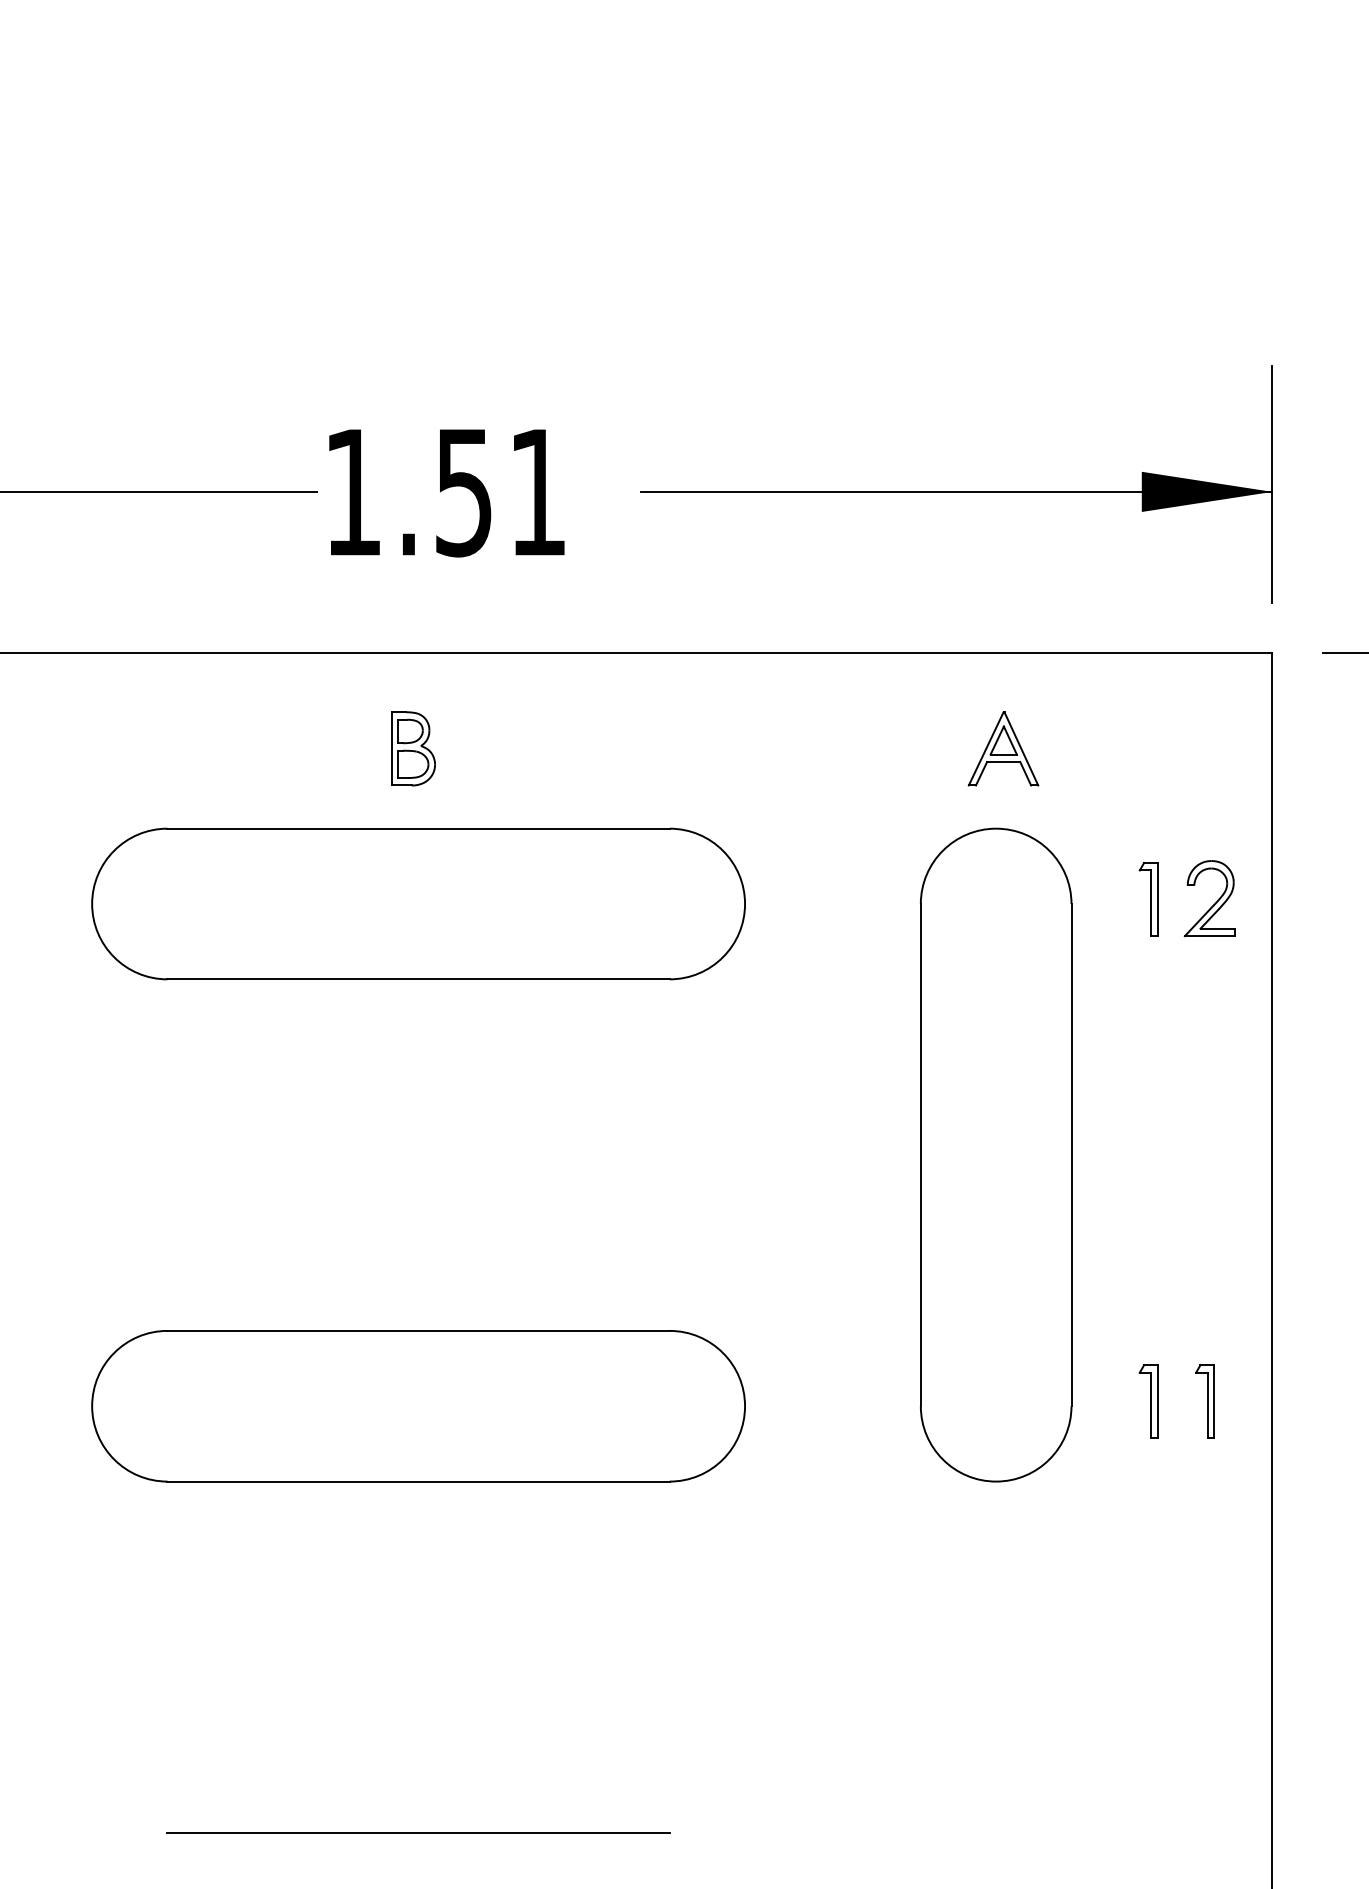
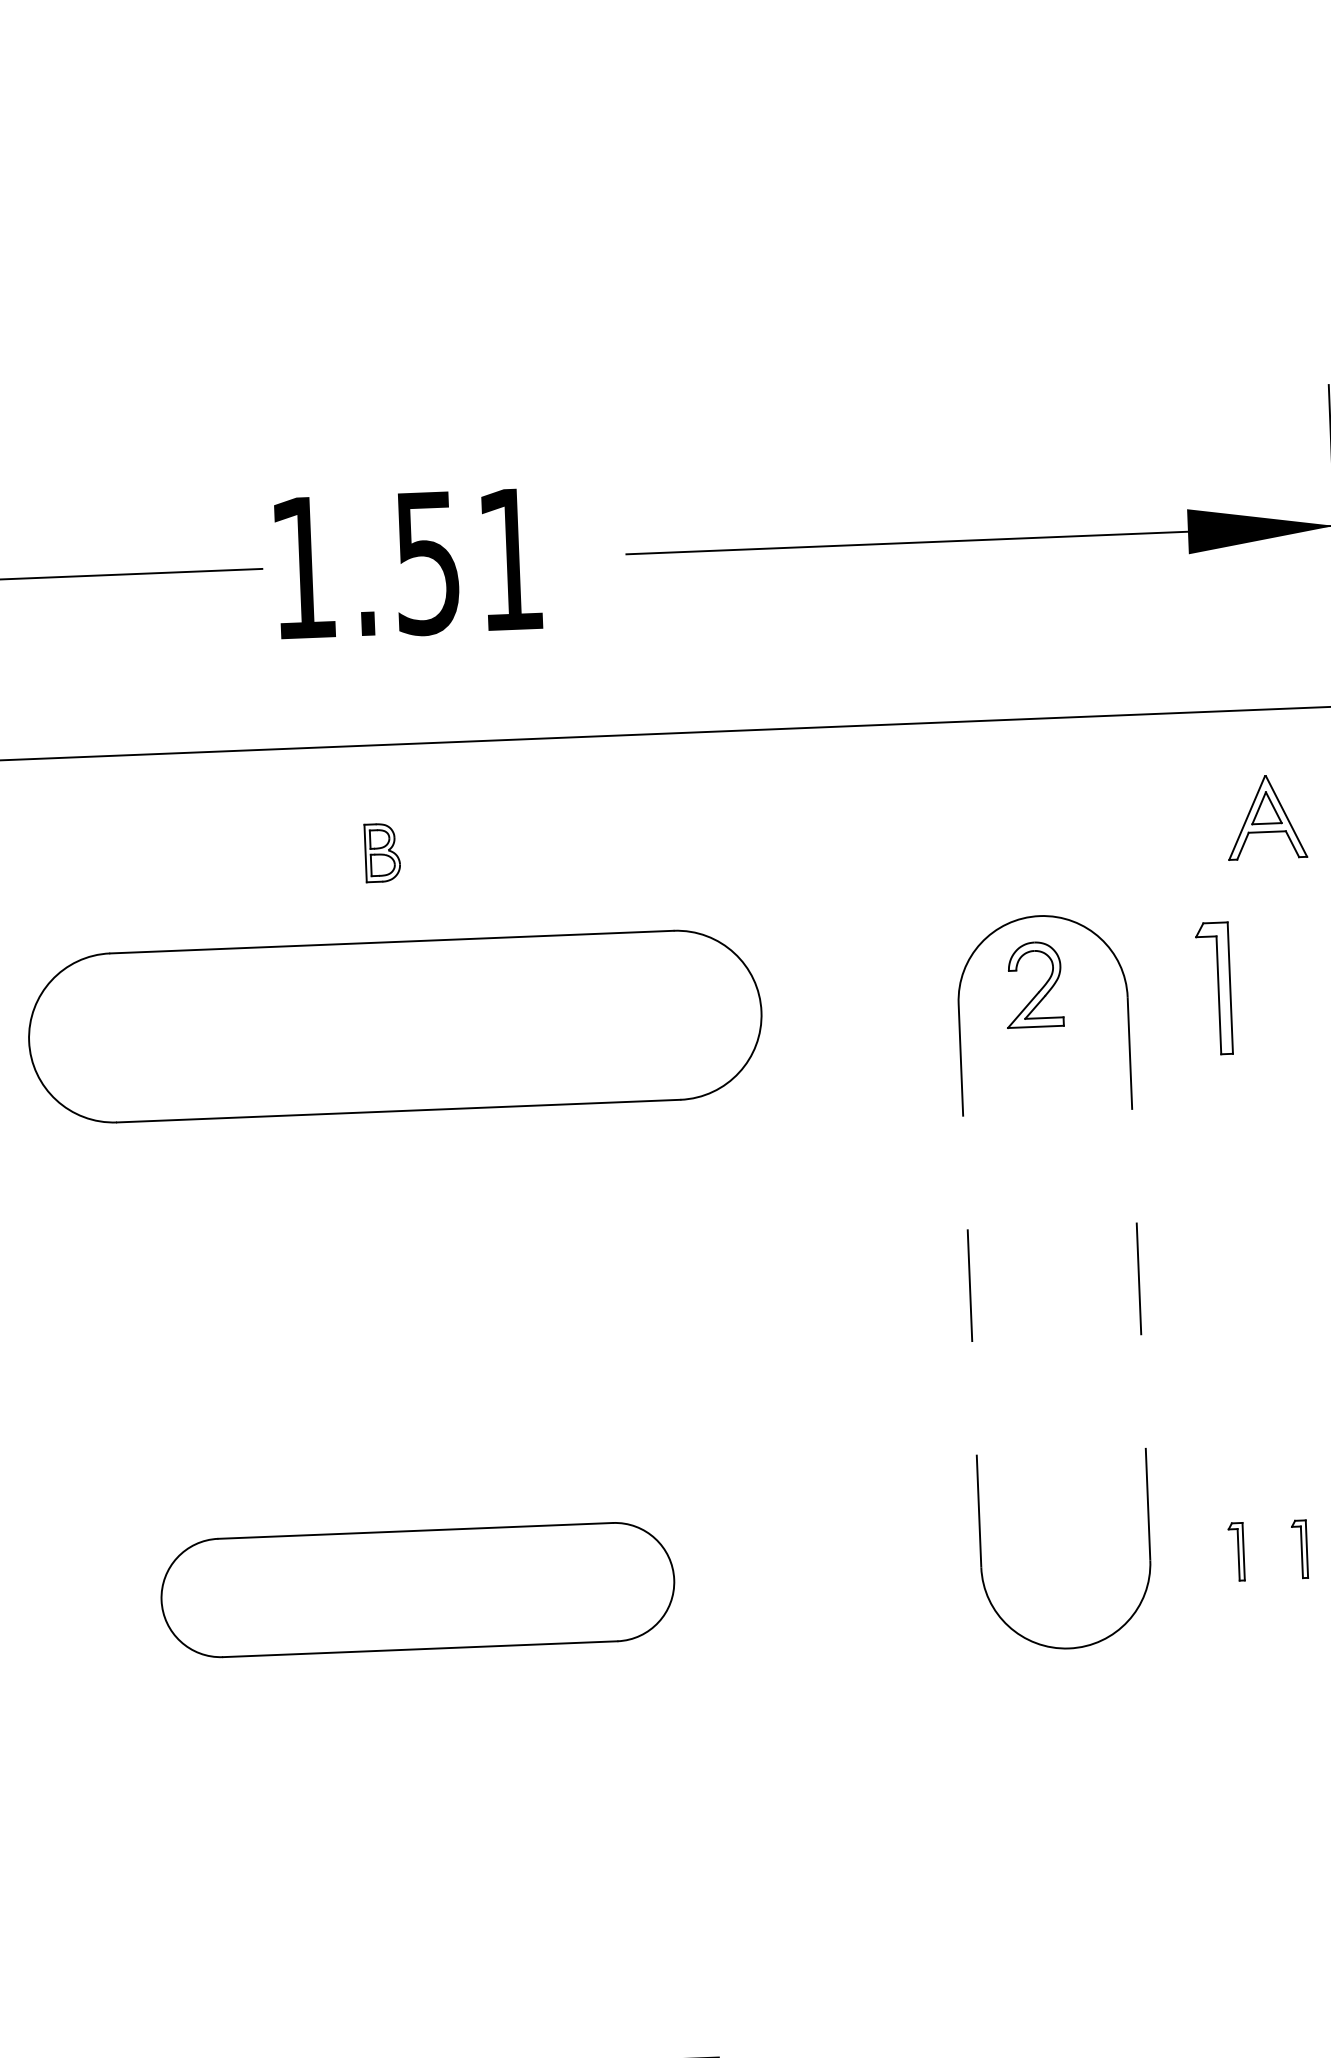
part: (413, 748) -> (382, 852), size x0.7
part: (1003, 748) -> (1266, 816), moved
part: (1148, 899) -> (1213, 988), size x1.6
part: (1214, 903) -> (1039, 990), moved
line: (1071, 1154) -> (1138, 1278), solid -> dashed
line: (920, 1155) -> (969, 1286), solid -> dashed
part: (1148, 1401) -> (1236, 1551), size x0.7
part: (1204, 1401) -> (1299, 1549), size x0.7
part: (418, 1406) -> (417, 1590), size x0.7

